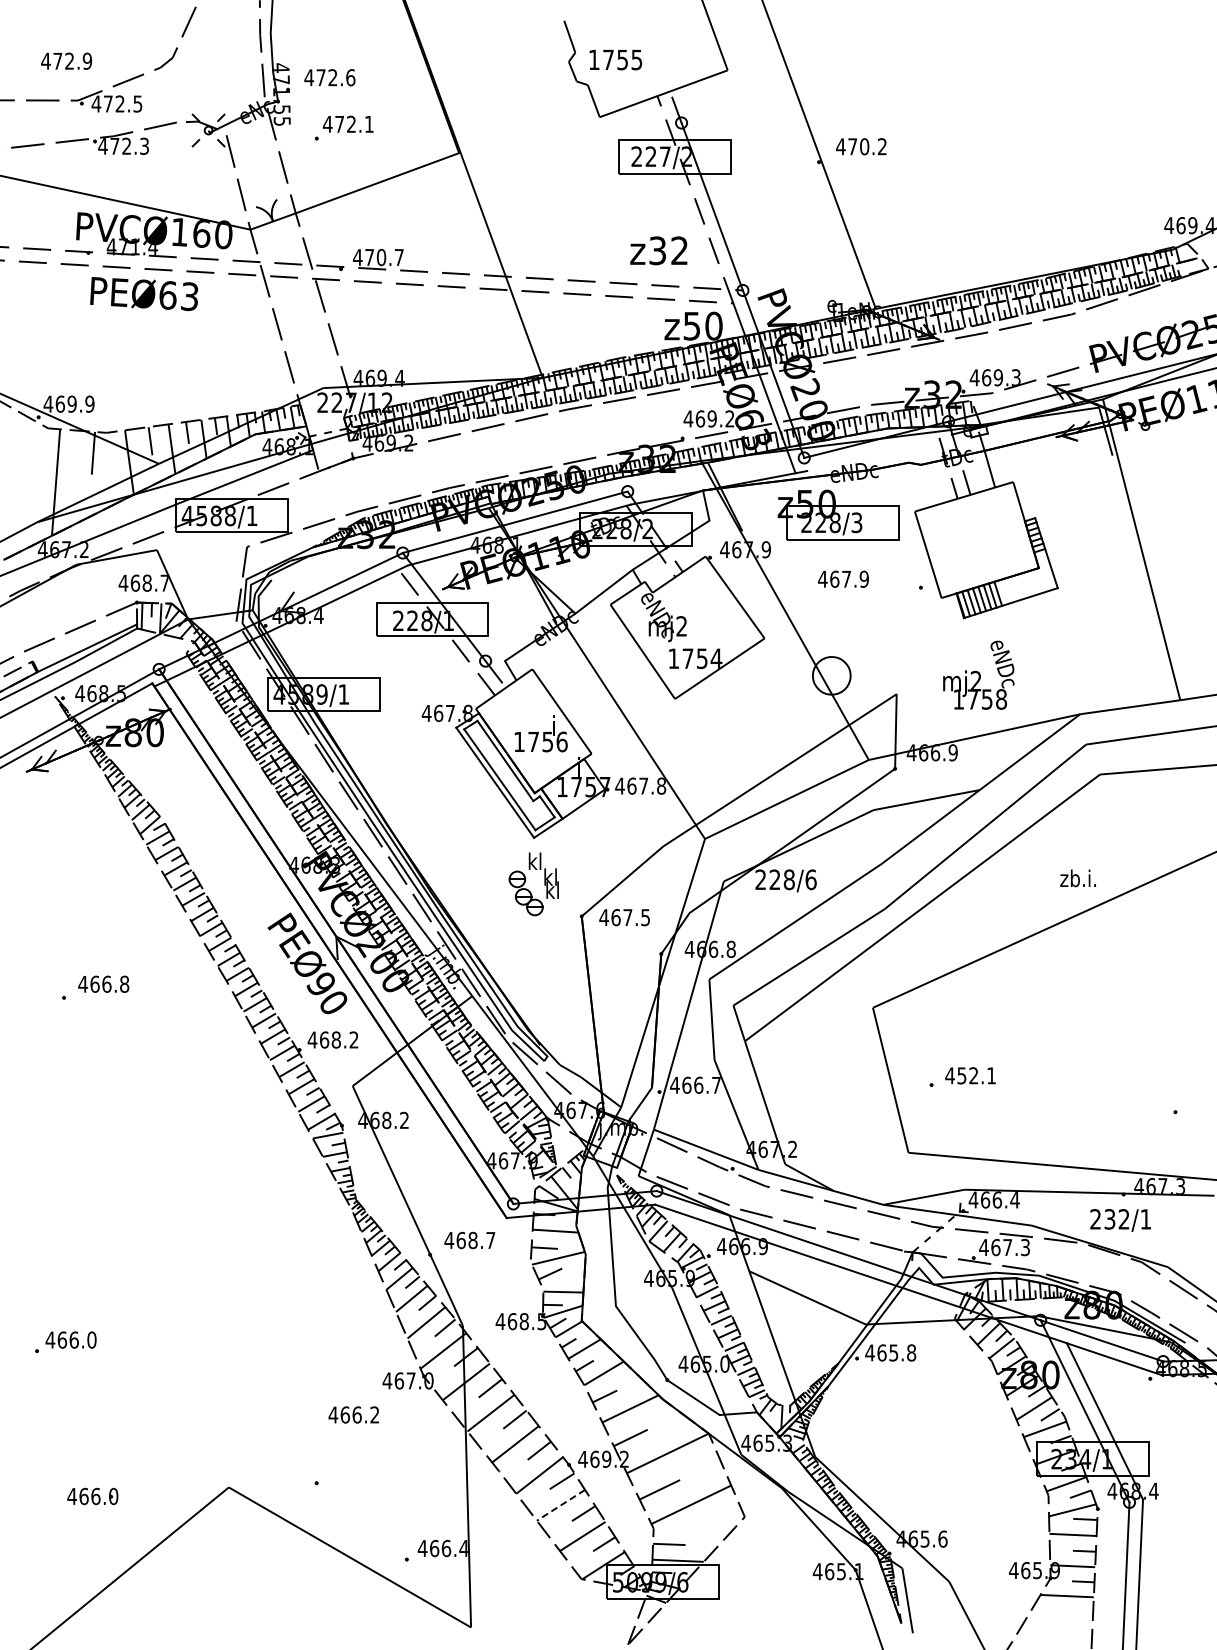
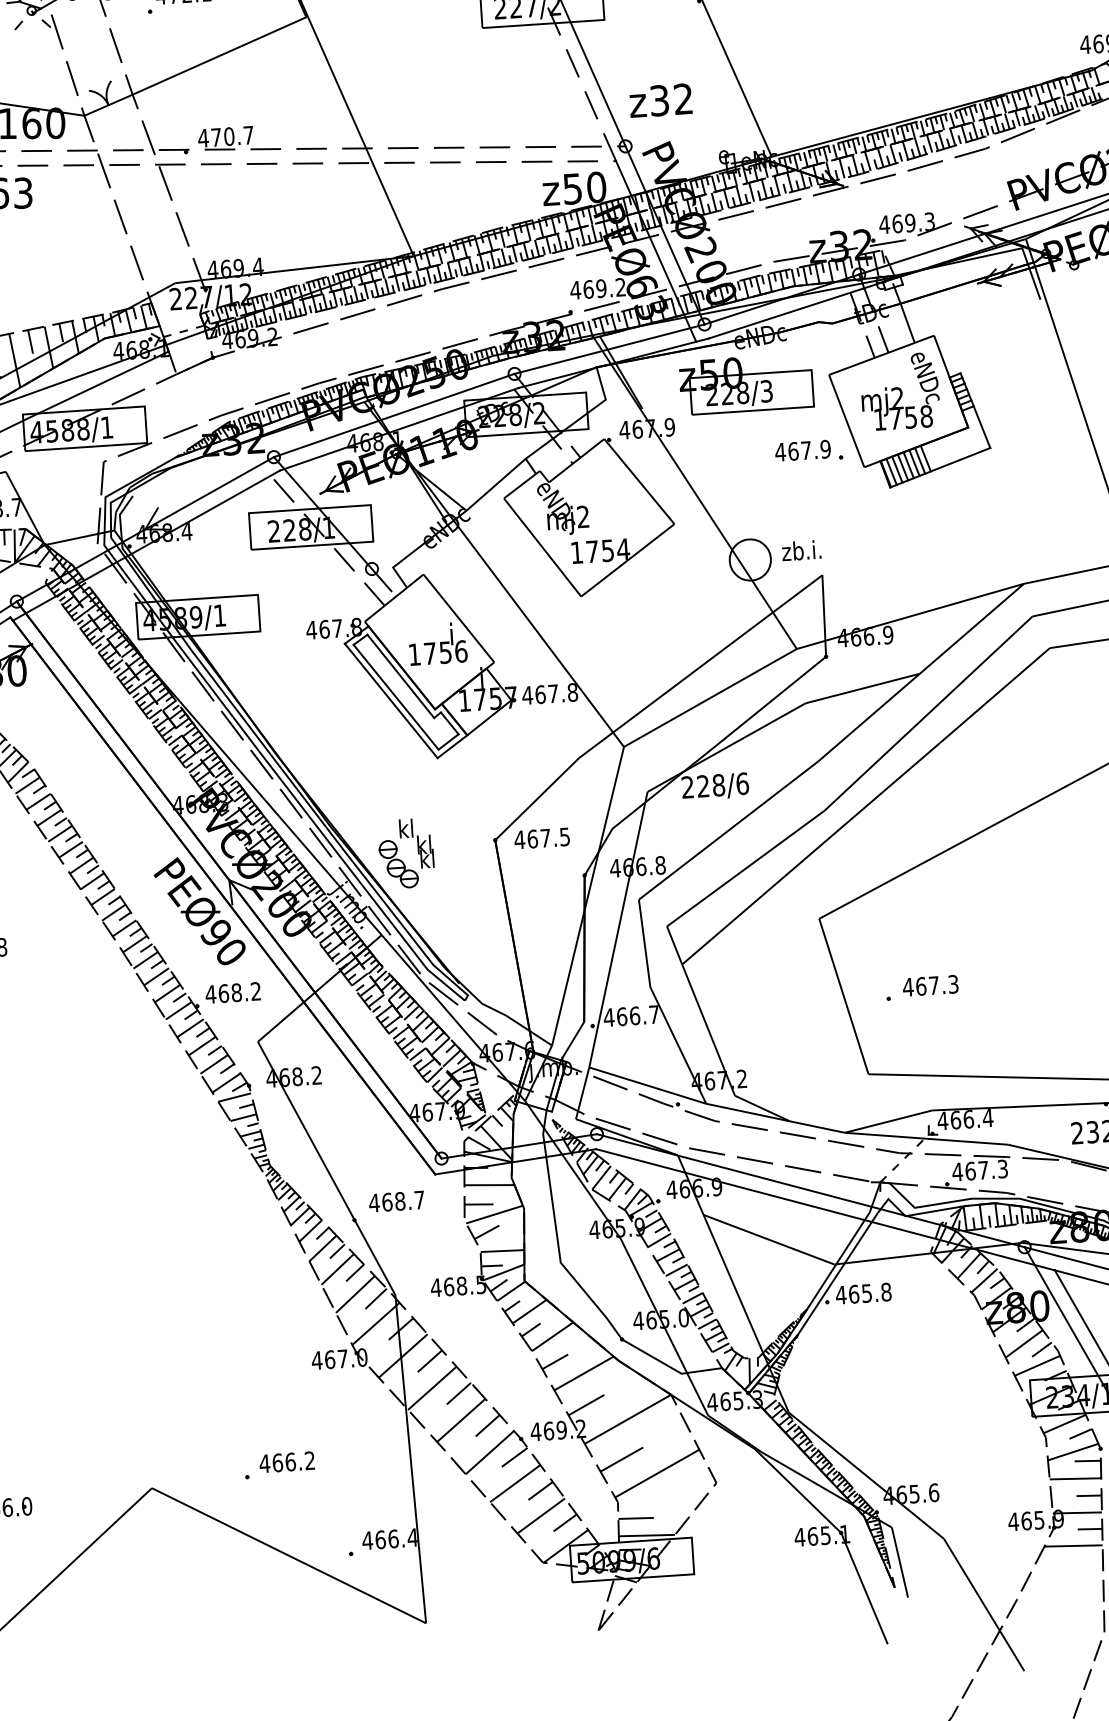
text: (658, 250) -> (660, 100), moved
line: (879, 452) -> (786, 313), added
line: (715, 474) -> (609, 348), added
text: (843, 578) -> (802, 449), moved
text: (978, 674) -> (899, 390), moved
text: (1077, 878) -> (800, 550), moved
part: (528, 889) -> (401, 859), moved
text: (976, 1075) -> (937, 985), 452.1 -> 467.3
text: (353, 1414) -> (286, 1461), moved
line: (560, 1505) -> (514, 1483), dashed -> solid

